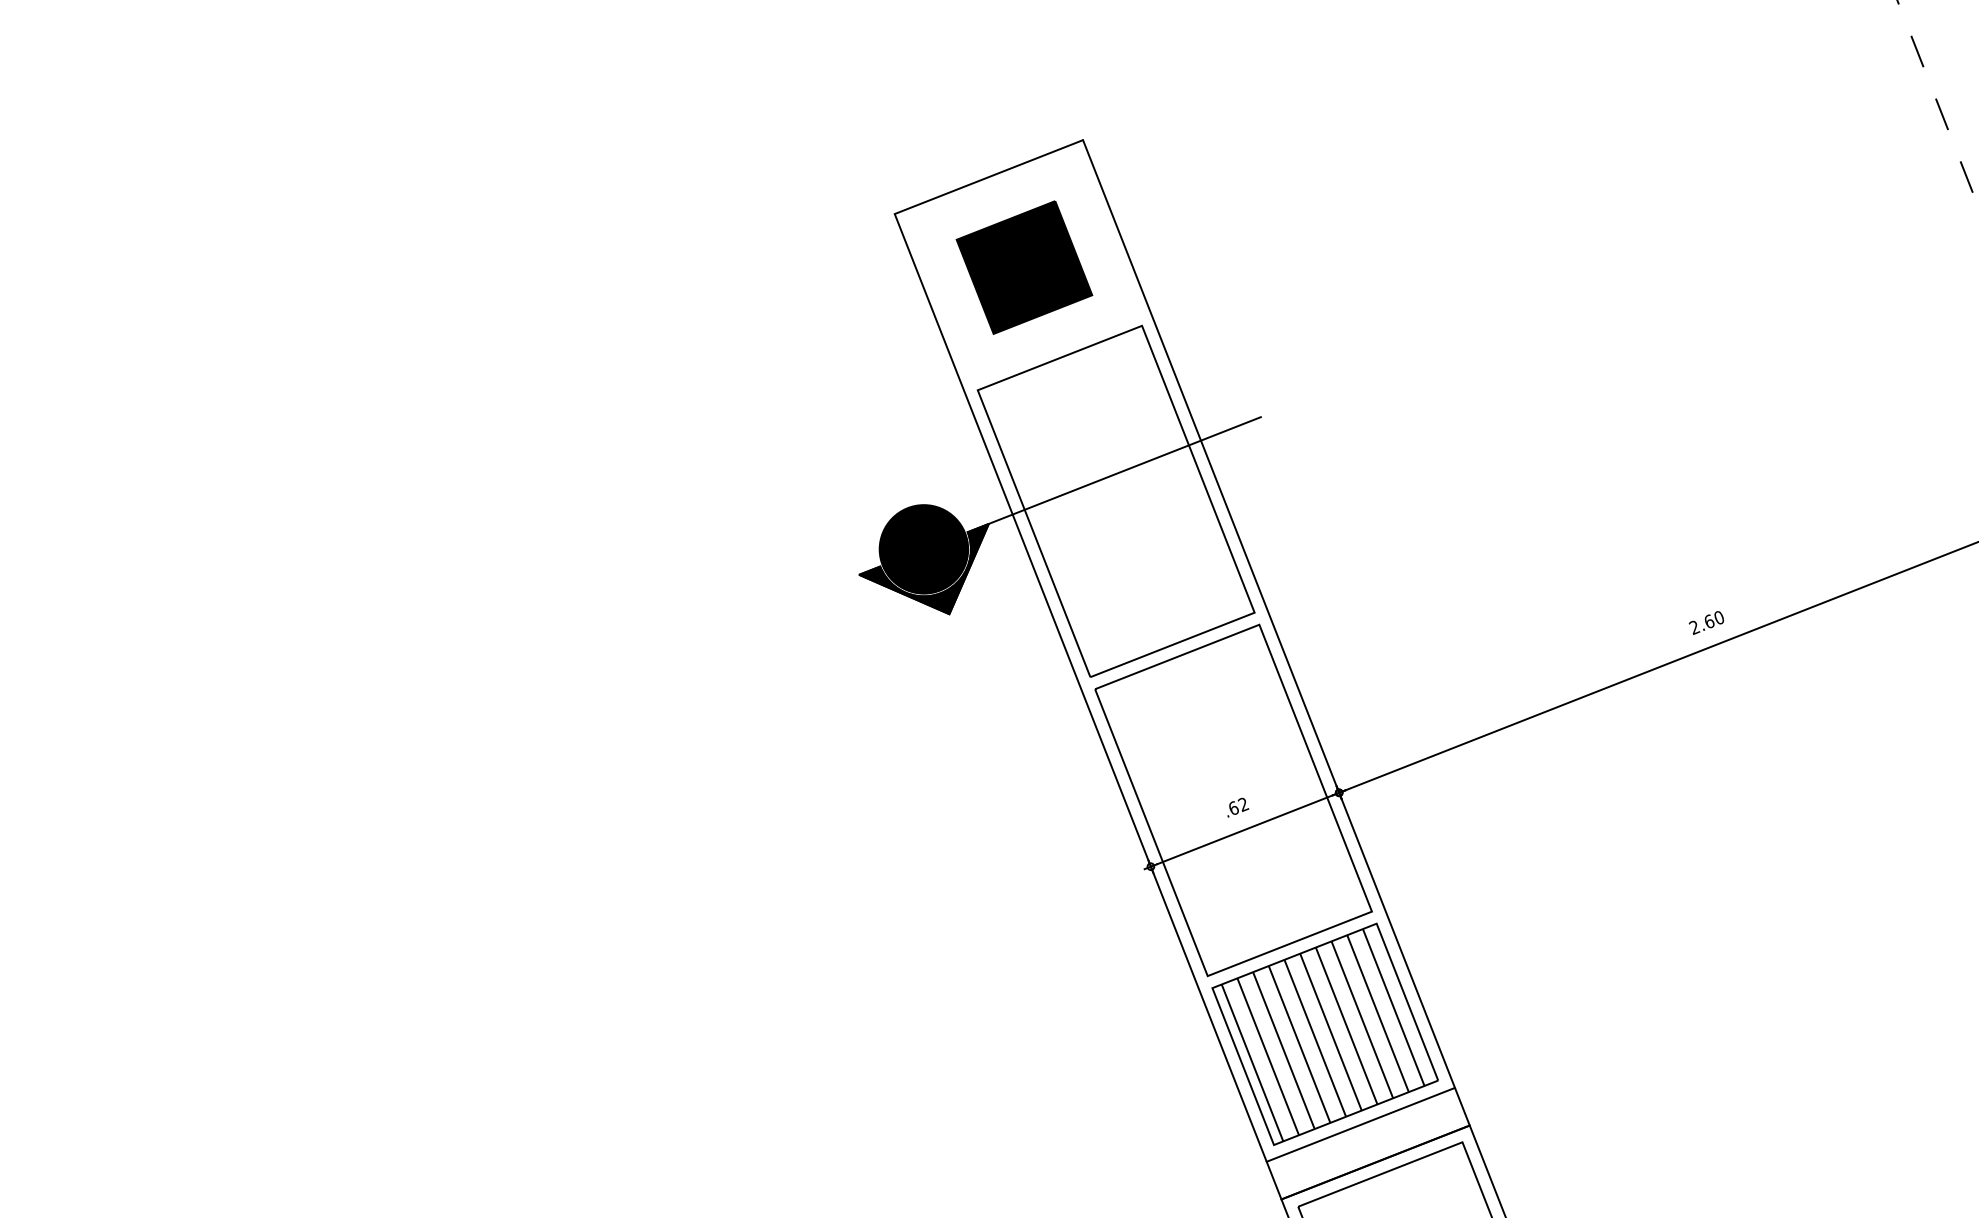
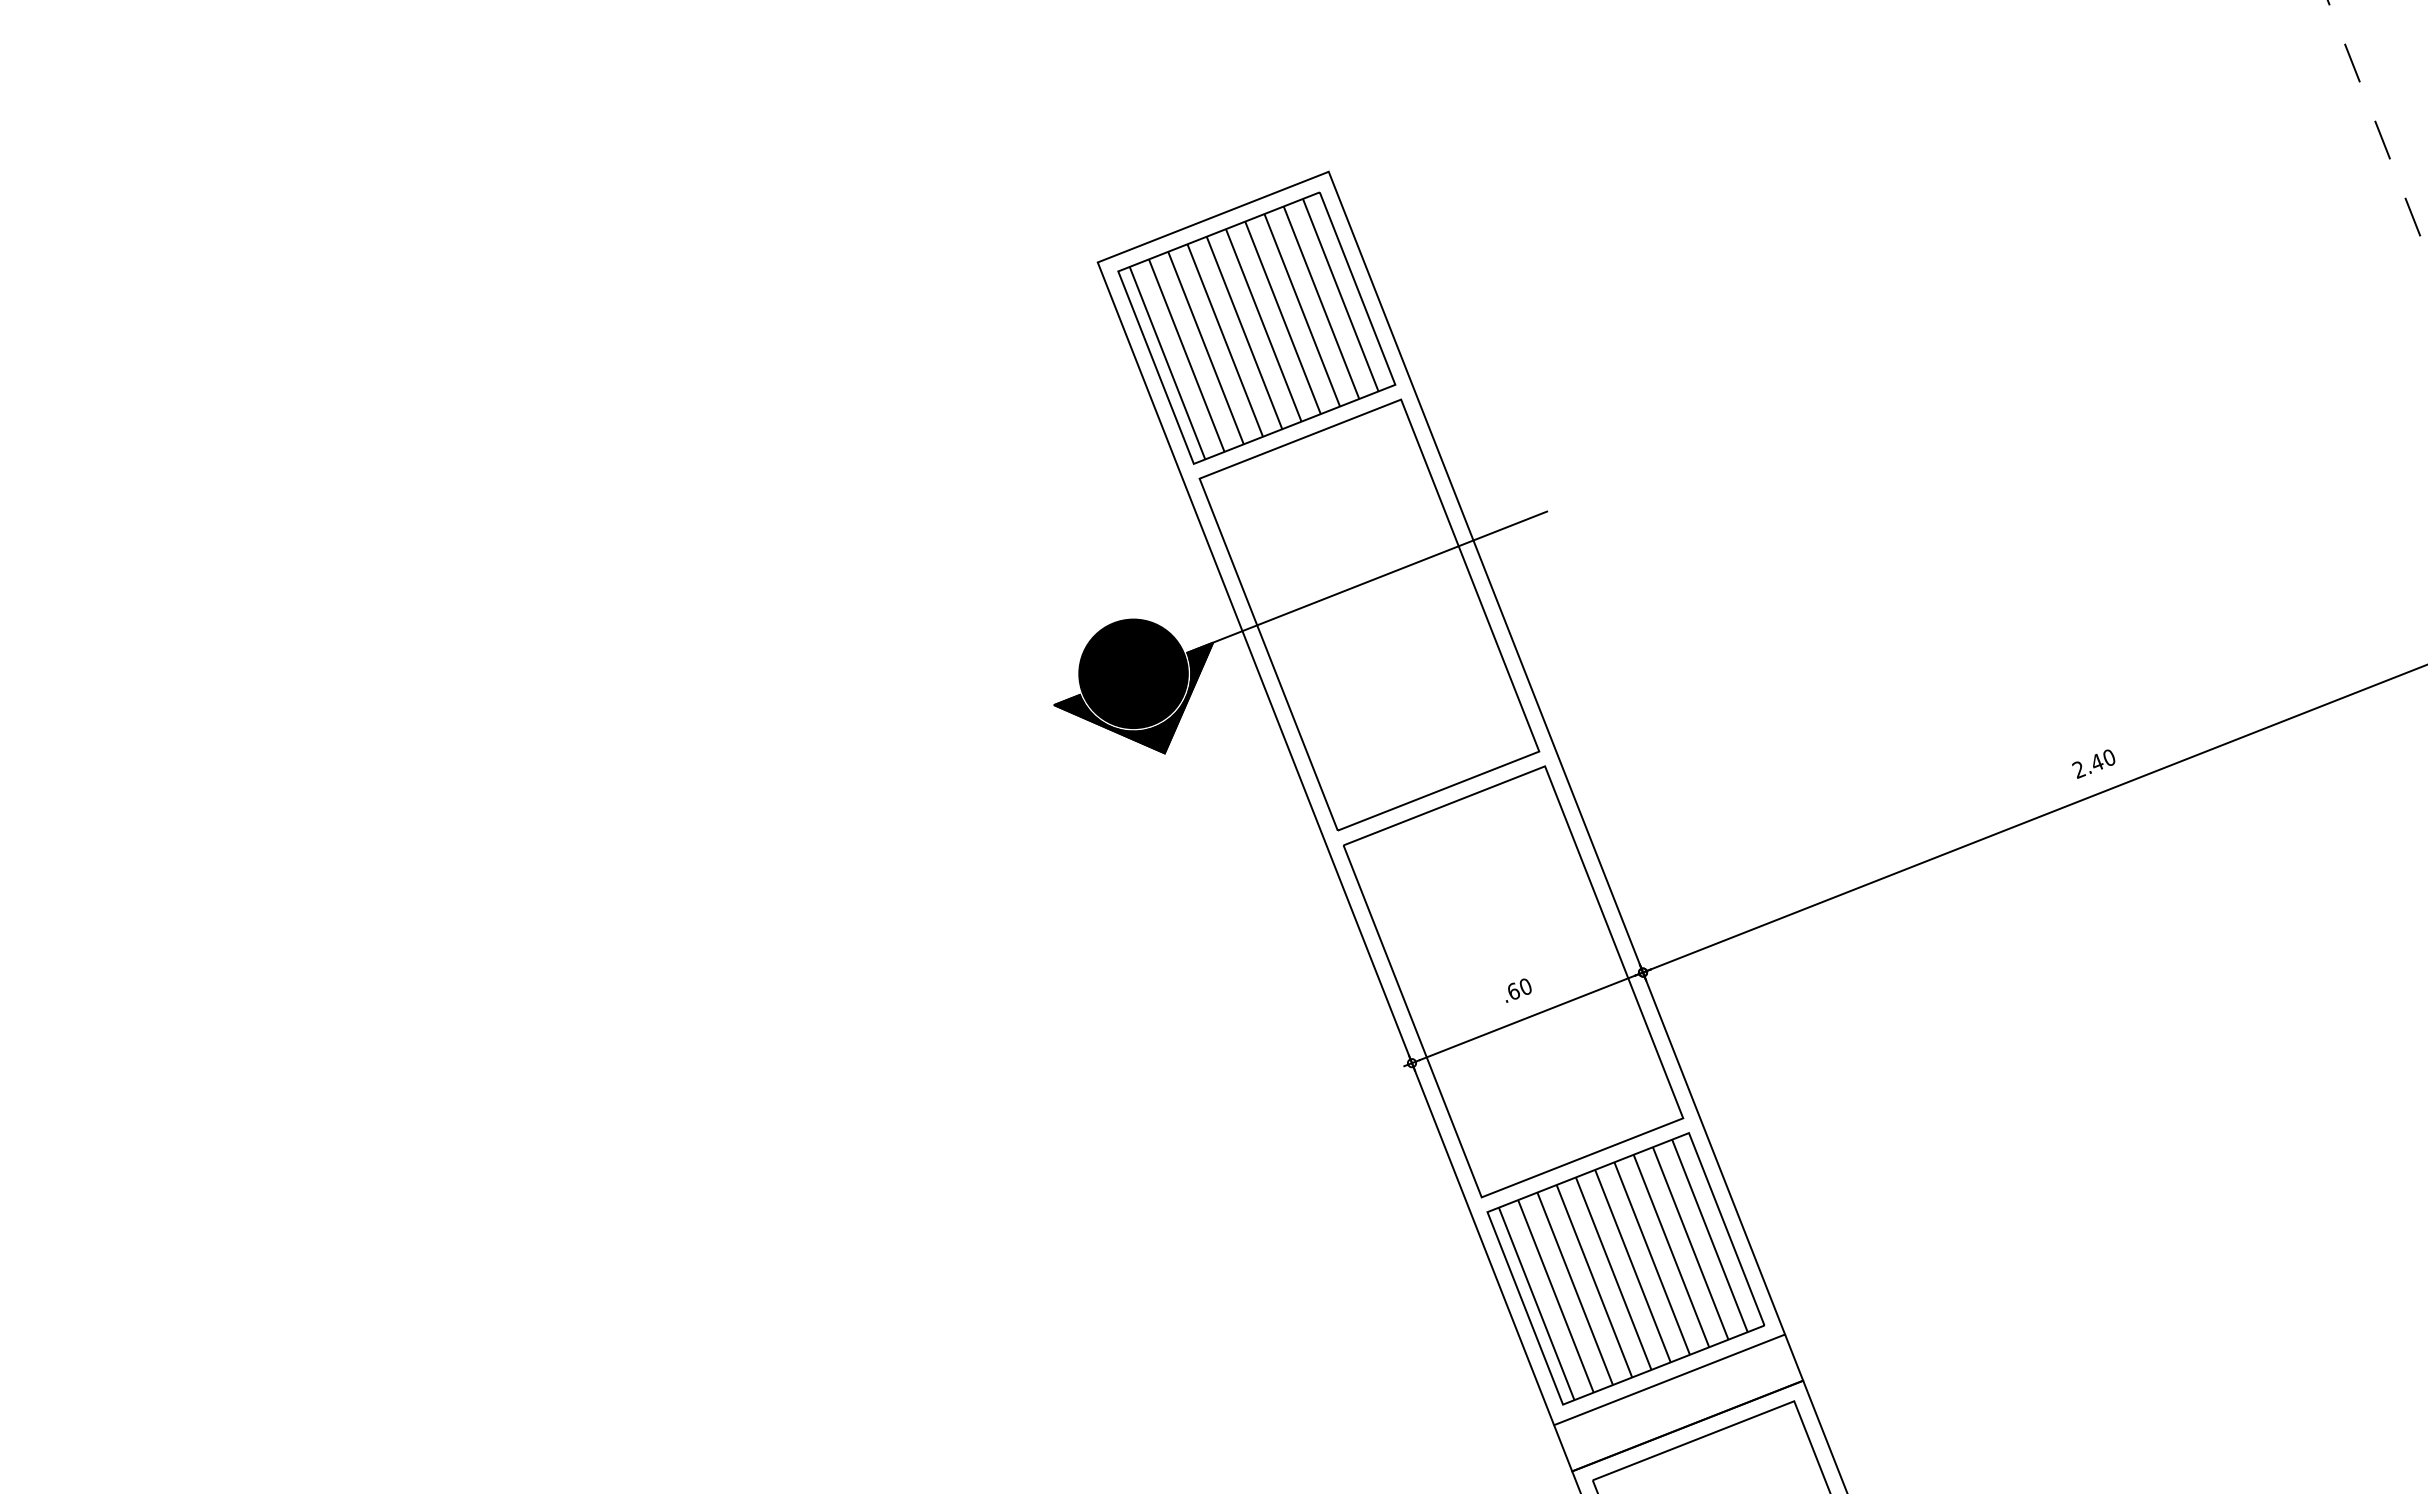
part: (1024, 267) -> (1256, 327), size x1.67
text: (1709, 620) -> (2097, 761), 2.60 -> 2.40
text: (1243, 805) -> (1525, 987), .62 -> .60

